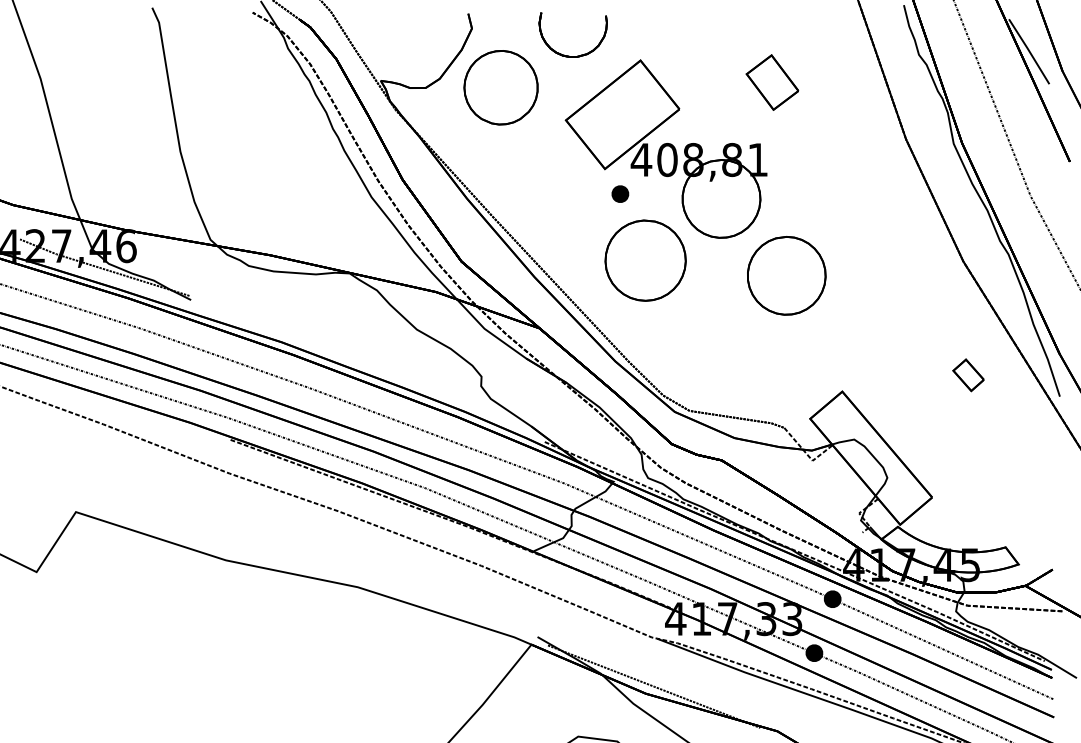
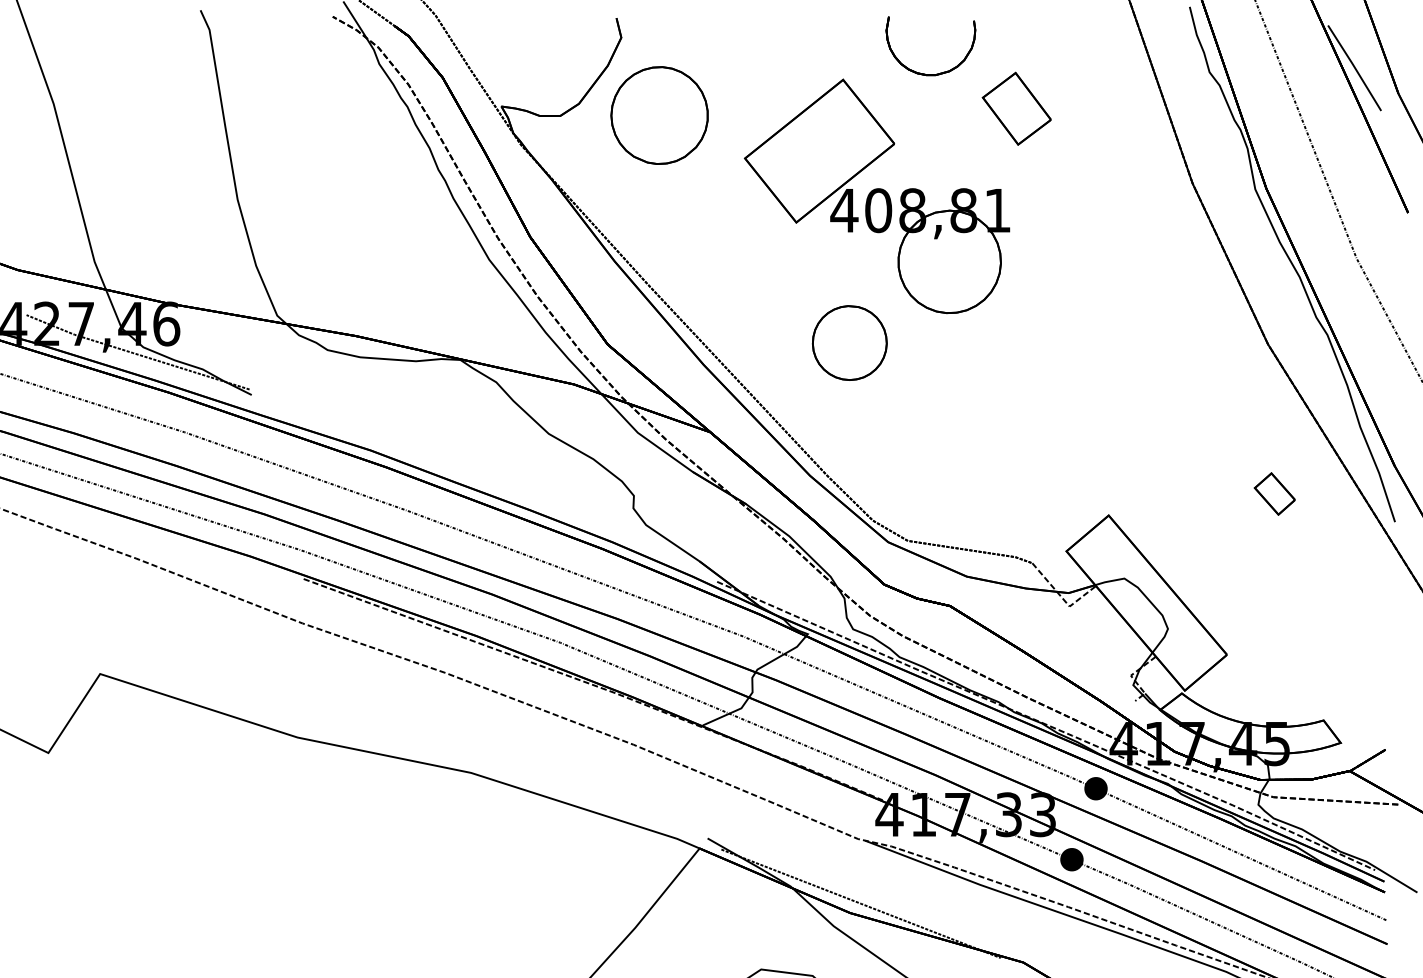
part: (569, 55) -> (926, 73), moved
part: (620, 193) -> (816, 254), removed
part: (645, 260) -> (849, 342), size x0.7
part: (786, 275) -> (1035, 362), removed

